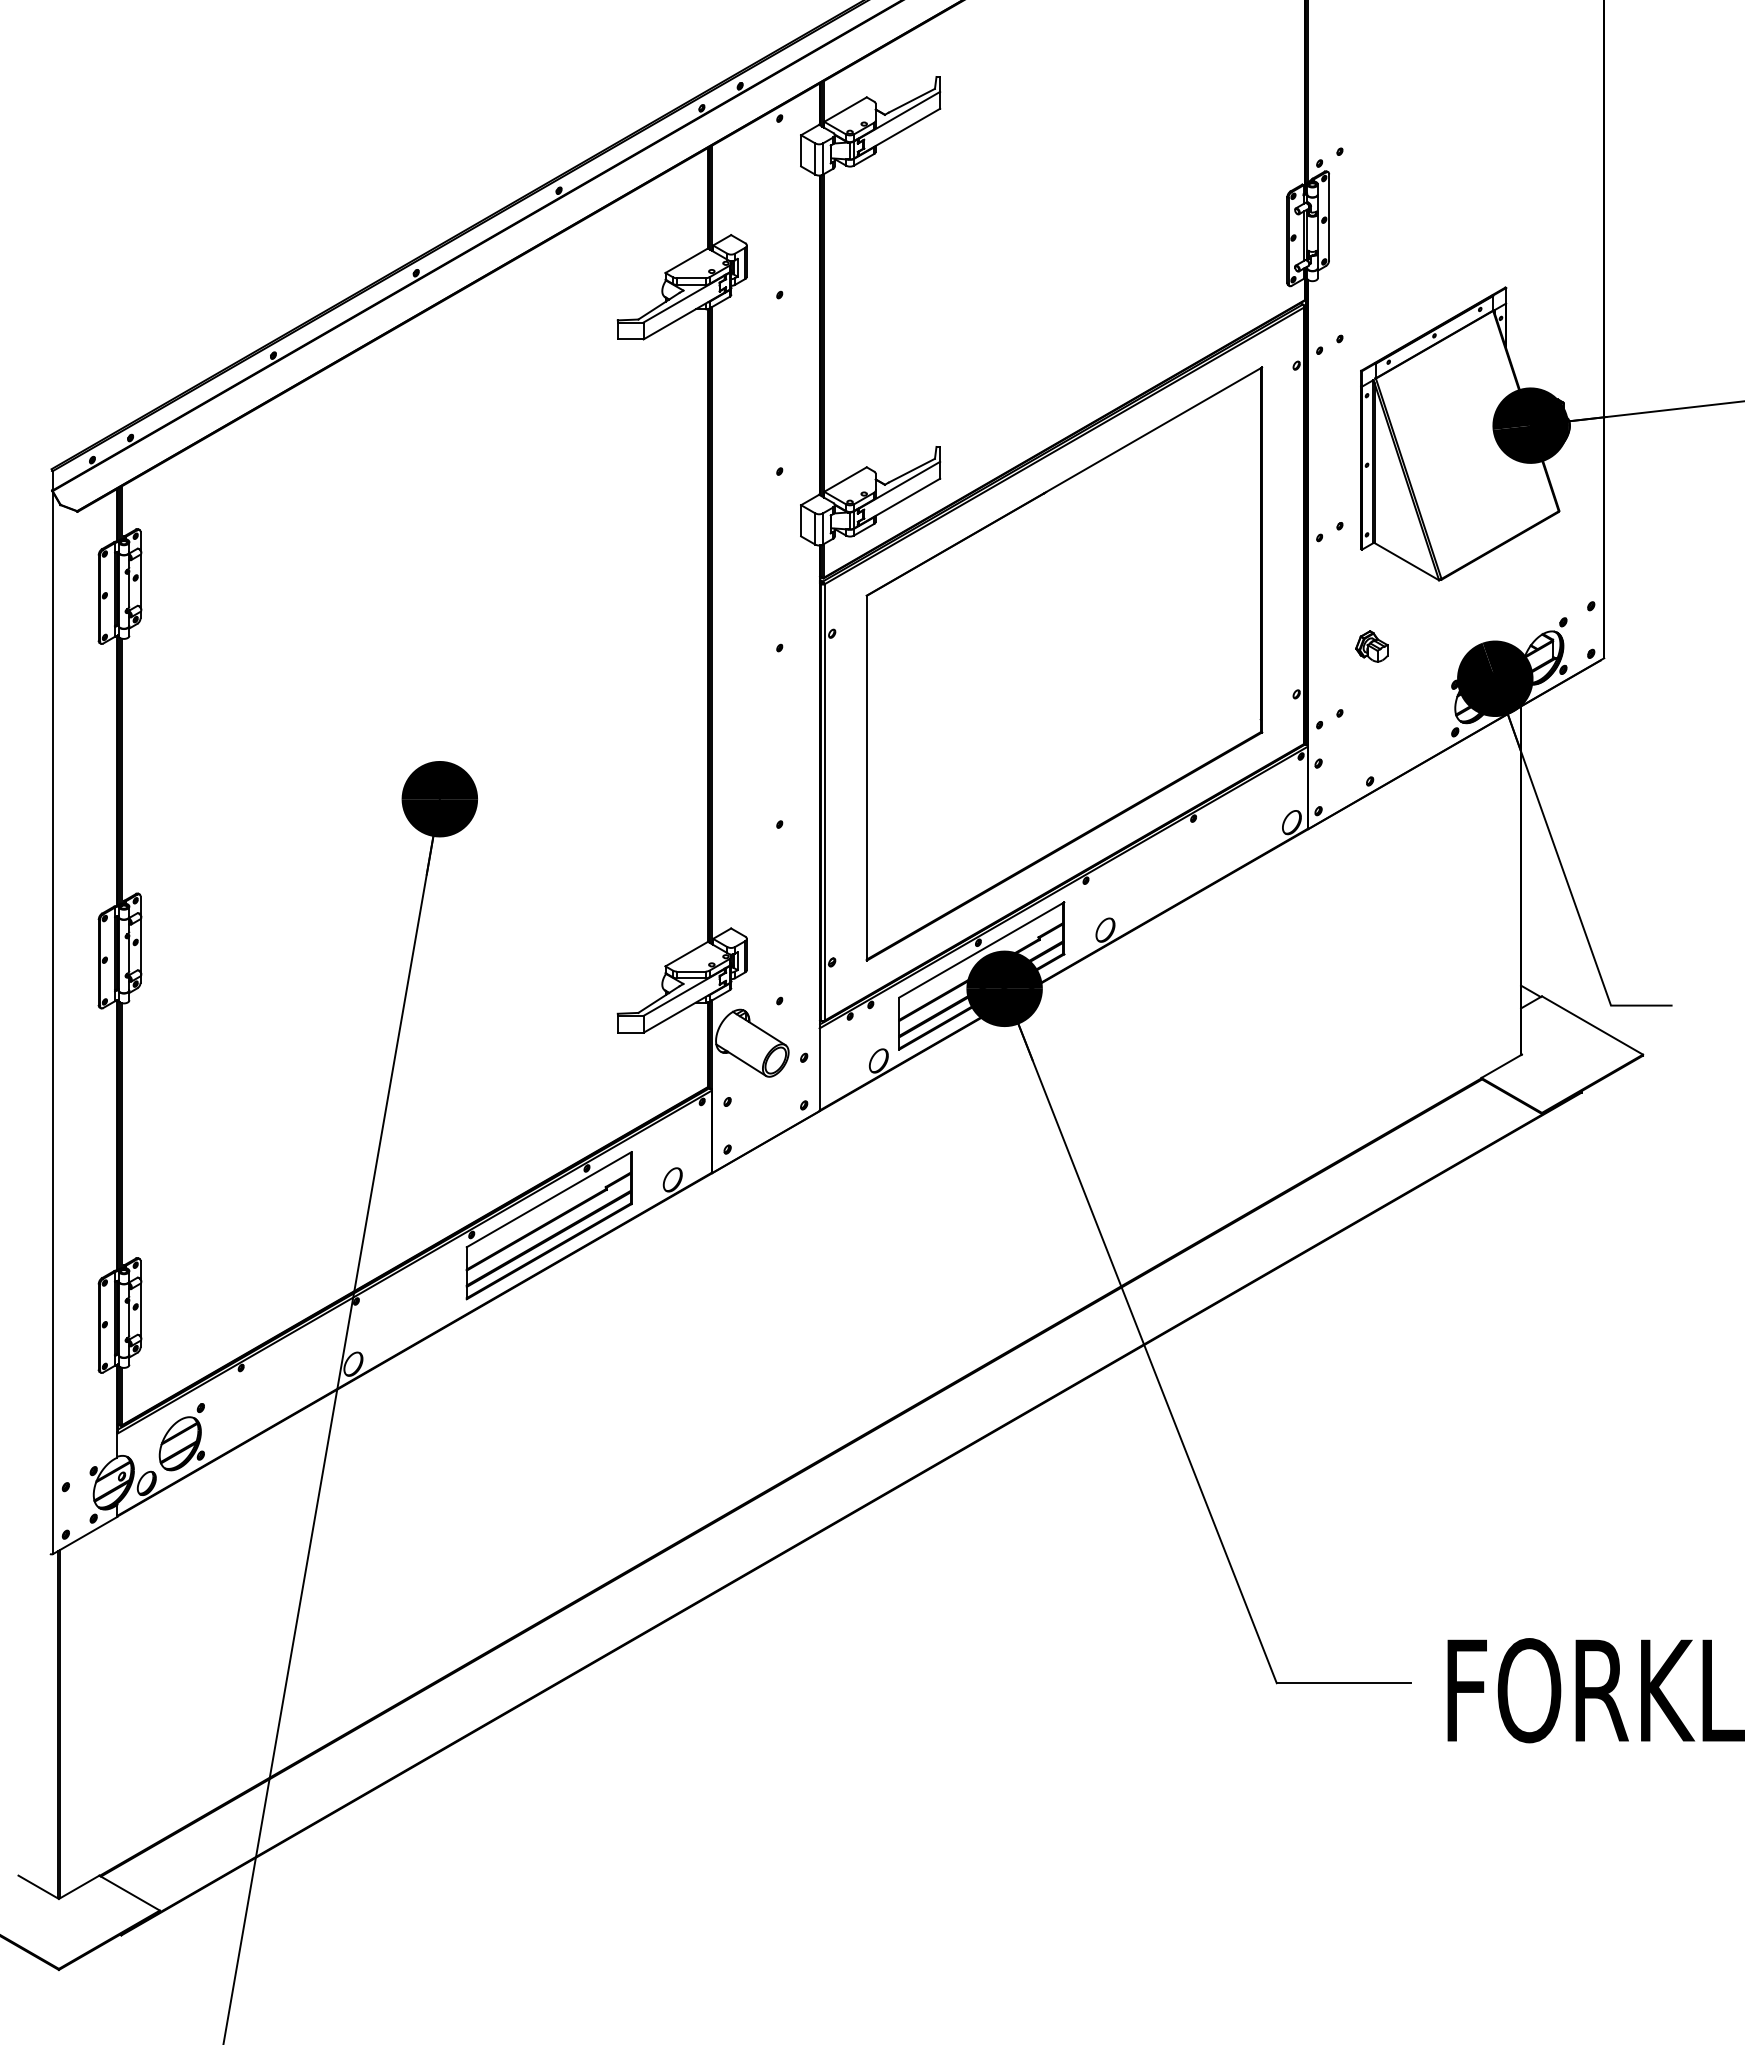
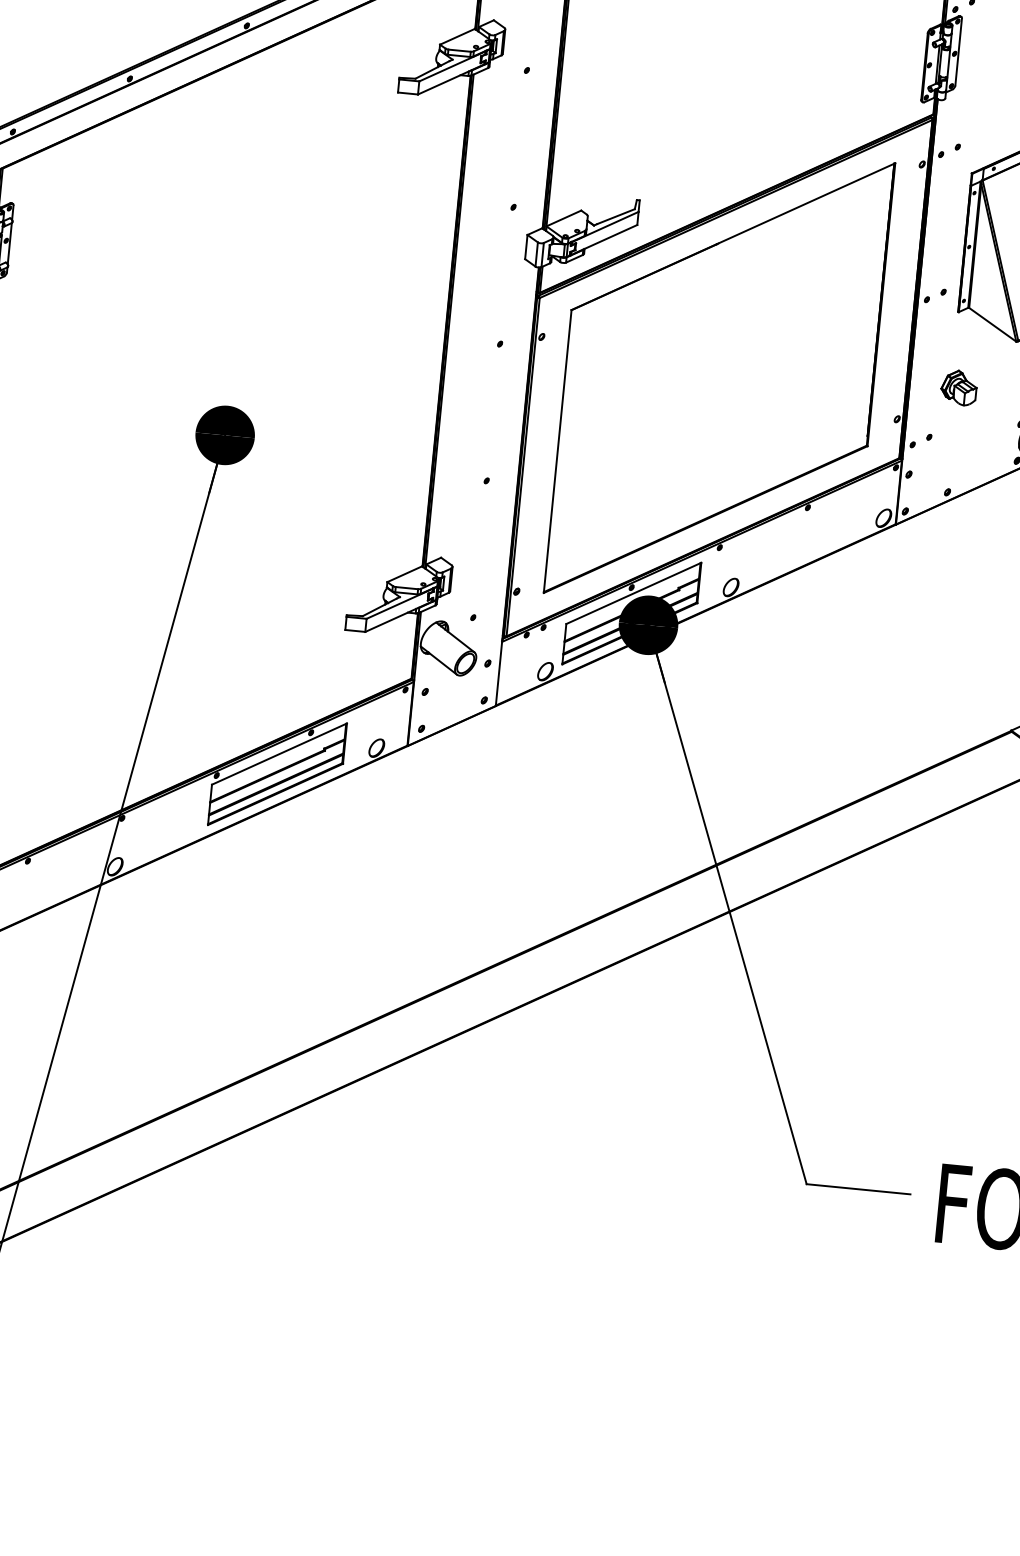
part: (1371, 646) -> (958, 387), size x1.43

